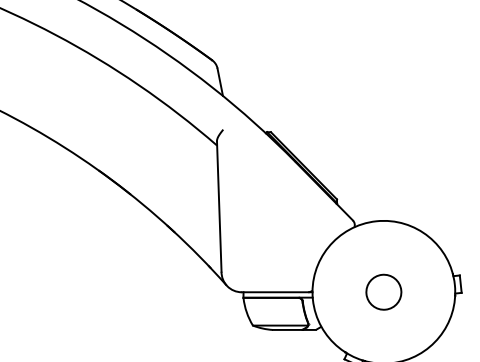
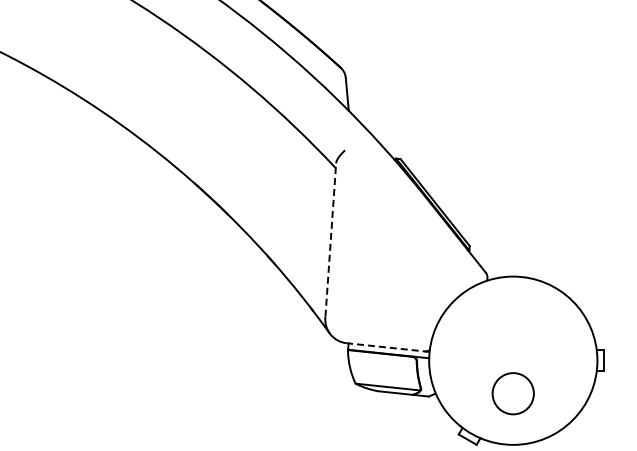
line: (219, 207) -> (330, 240), solid -> dashed
line: (277, 292) -> (388, 347), solid -> dashed
circle: (383, 292) -> (512, 393), moved

